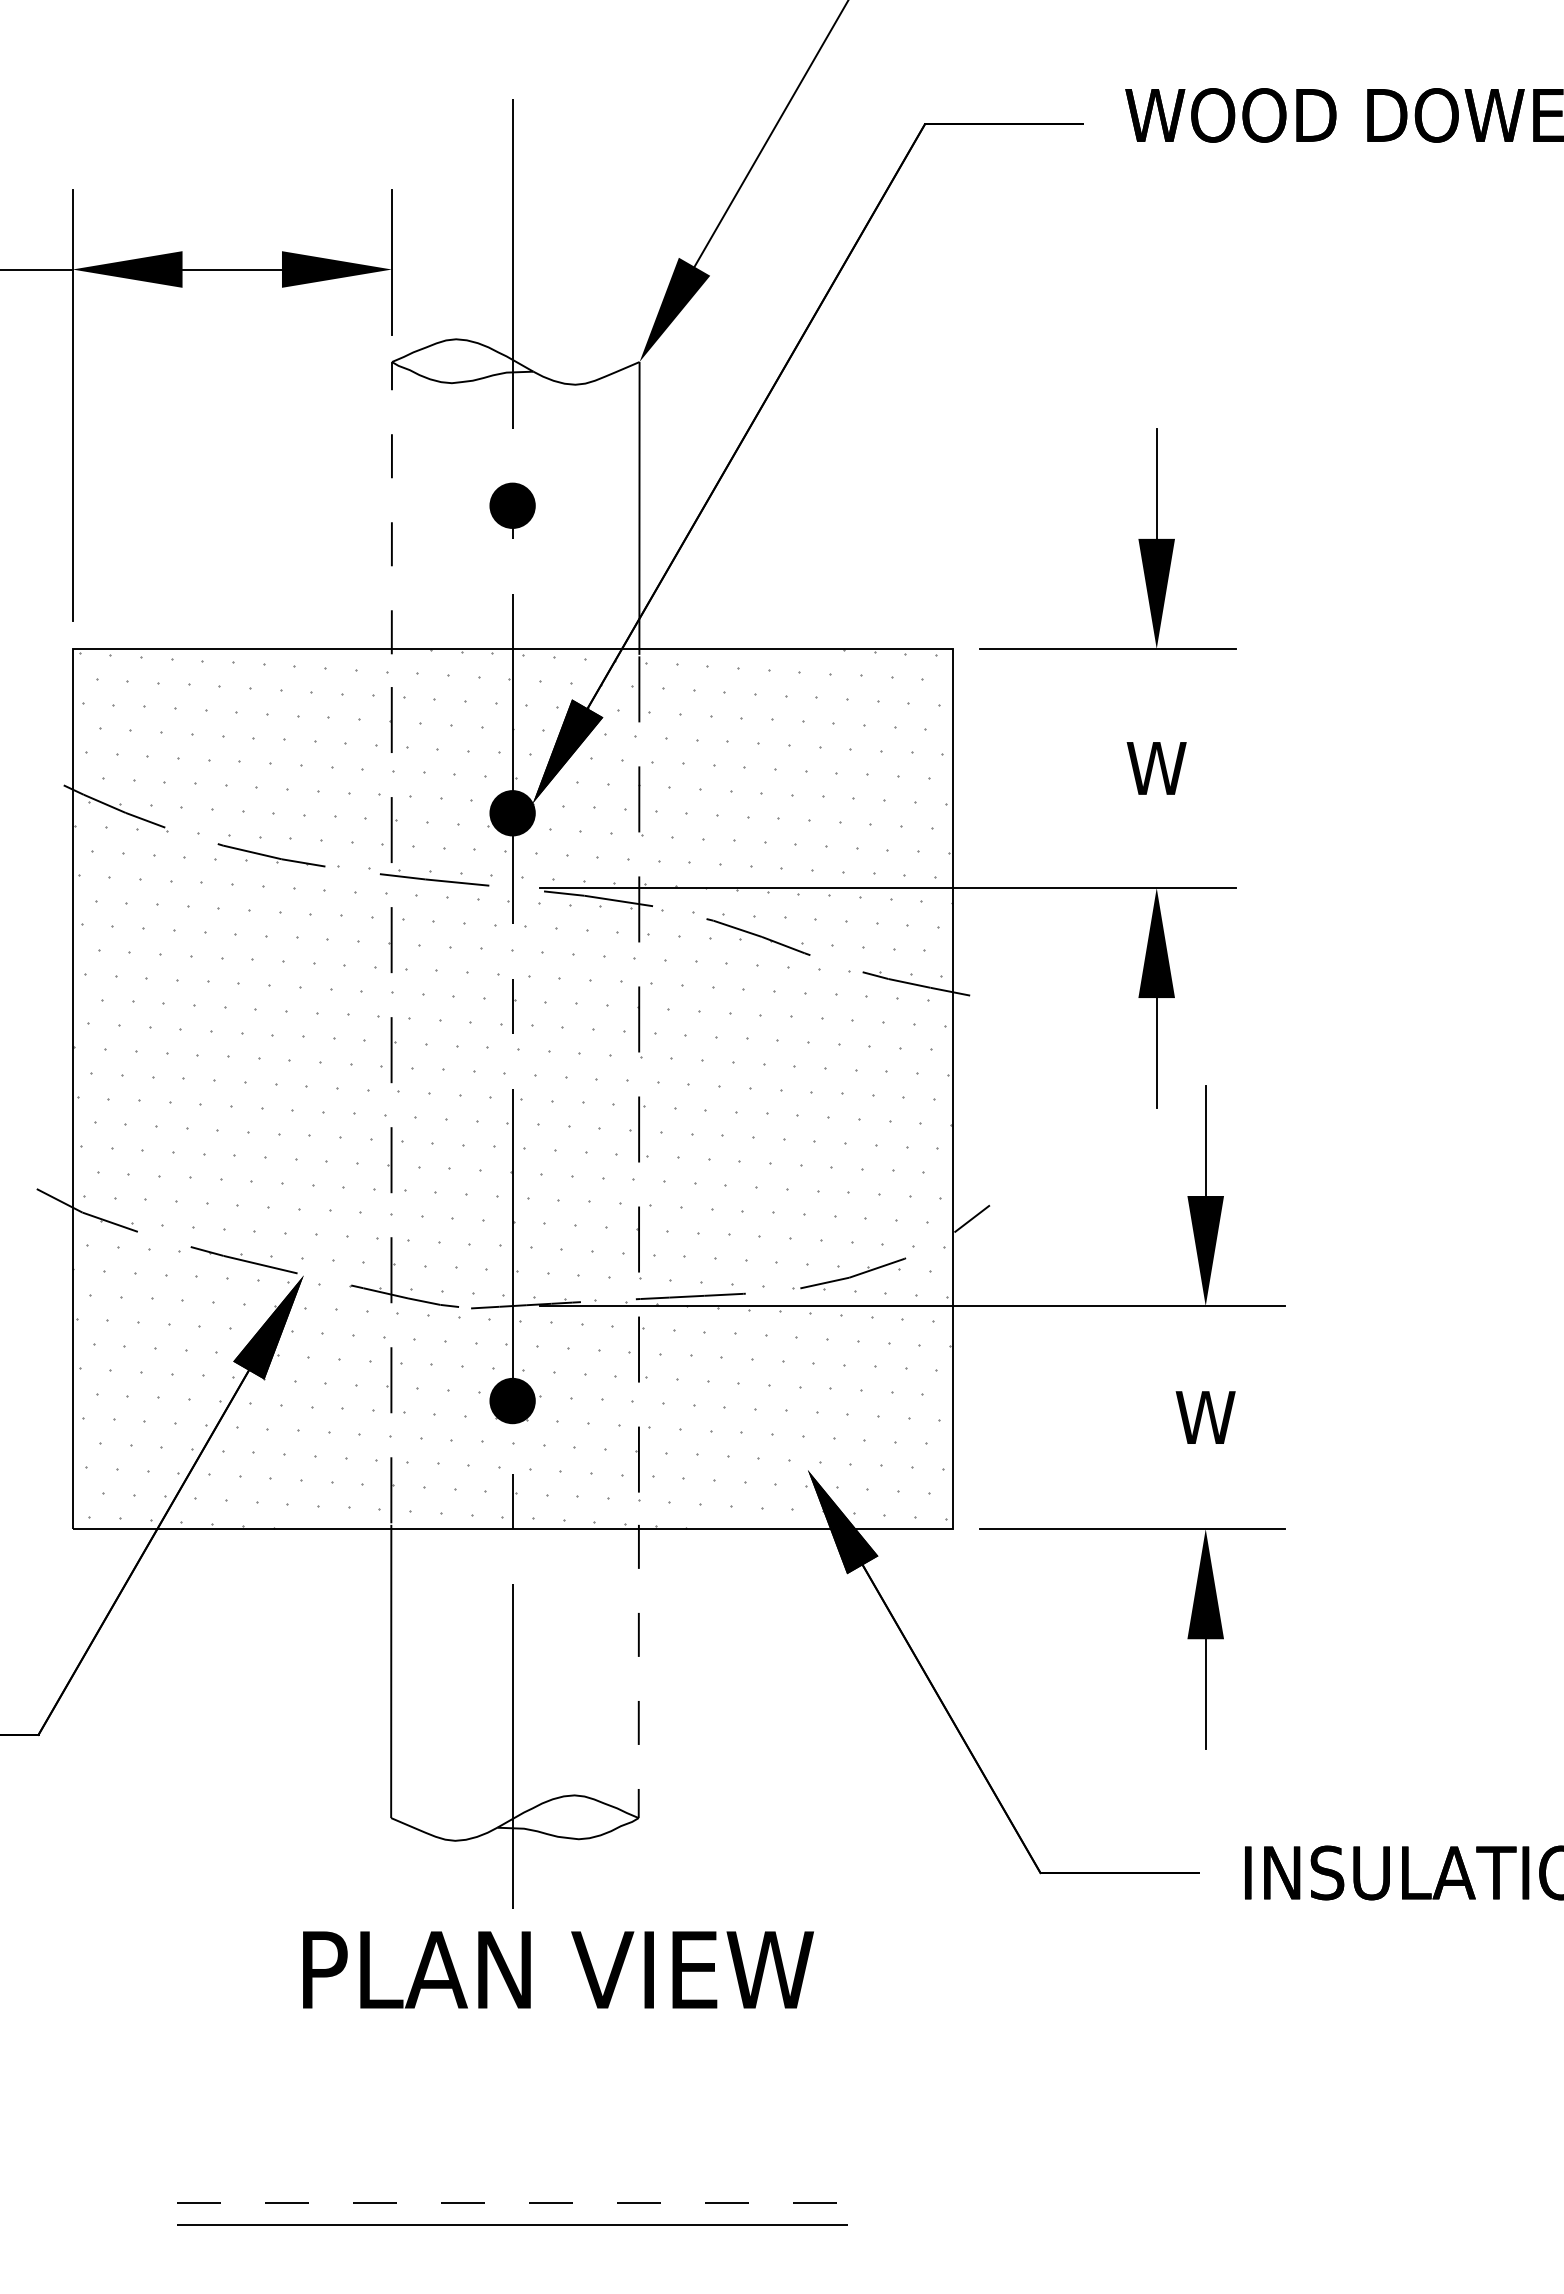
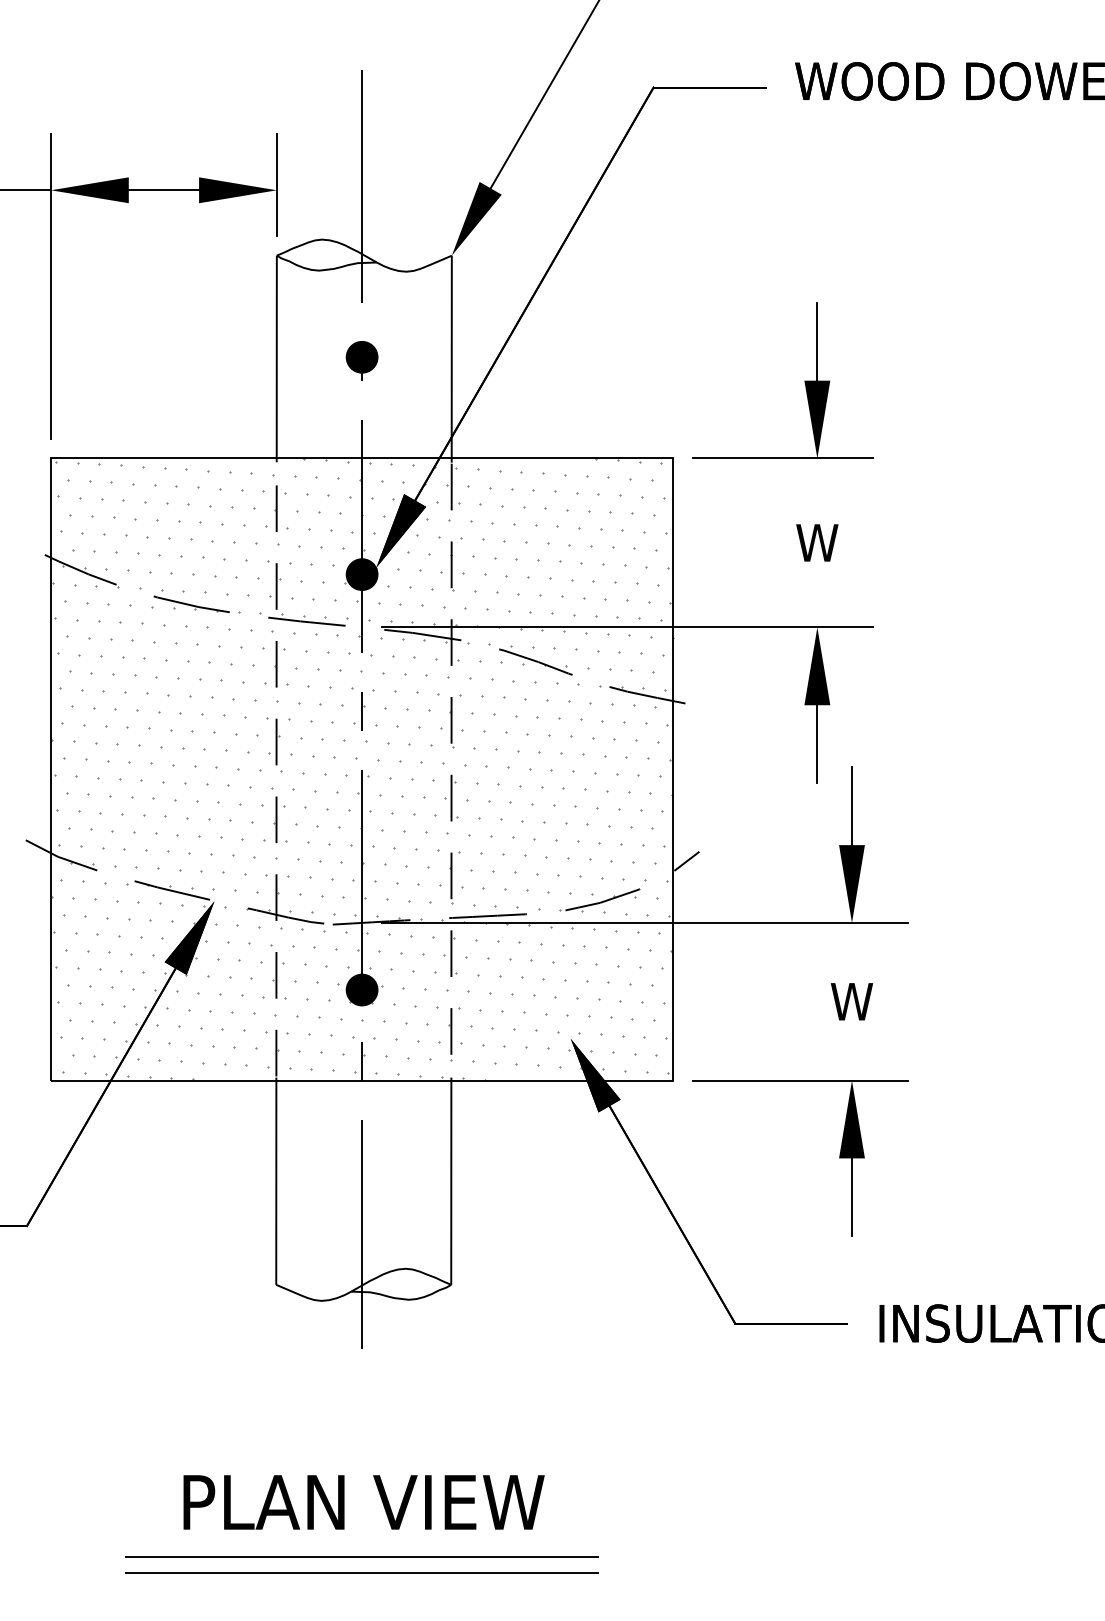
line: (391, 507) -> (276, 358), dashed -> solid
line: (638, 1671) -> (451, 1181), dashed -> solid
text: (558, 1969) -> (364, 1502), moved
line: (512, 2203) -> (362, 1557), dashed -> solid

